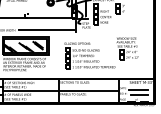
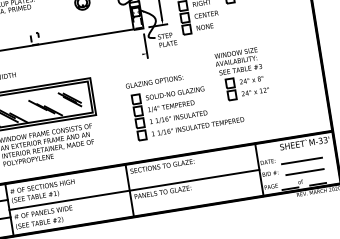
line: (46, 30) -> (82, 64), removed
part: (127, 48) -> (241, 74), moved

